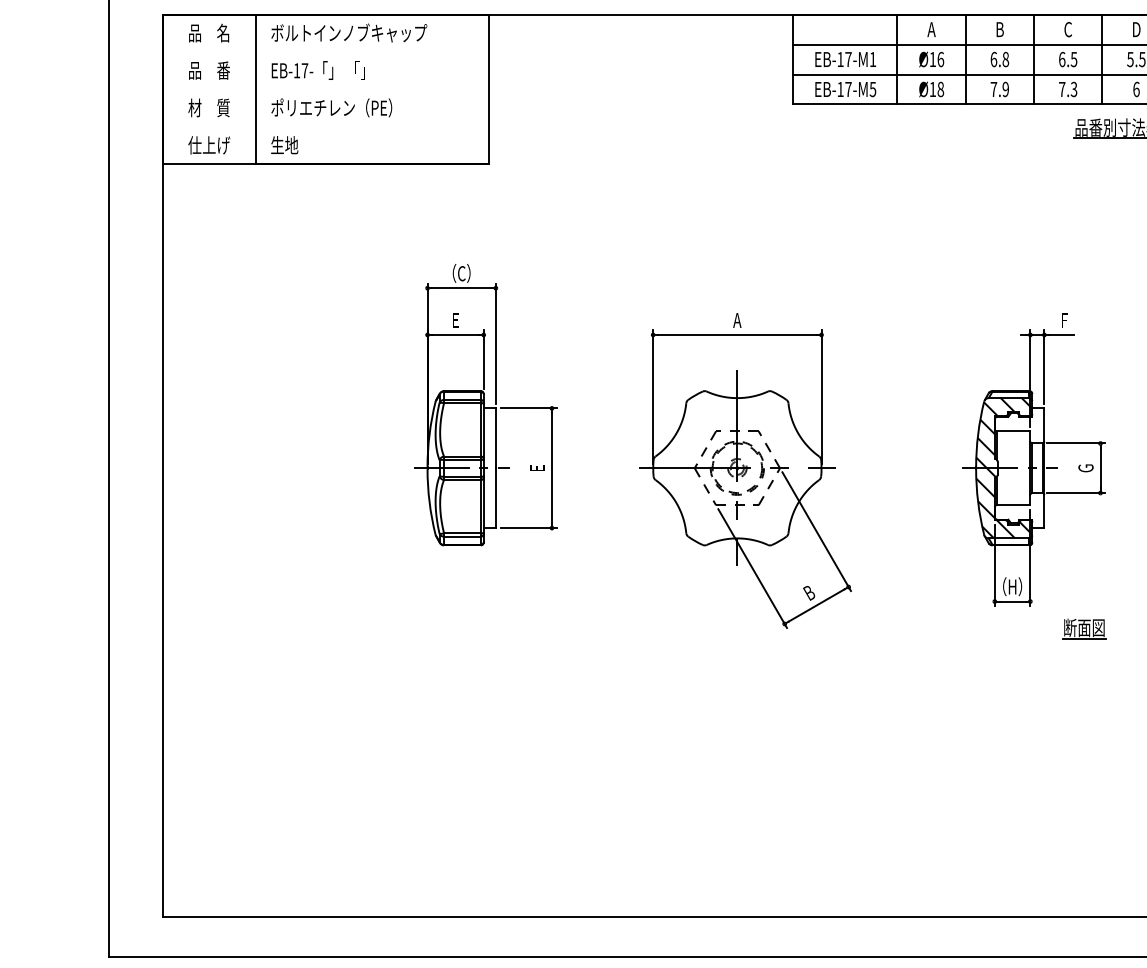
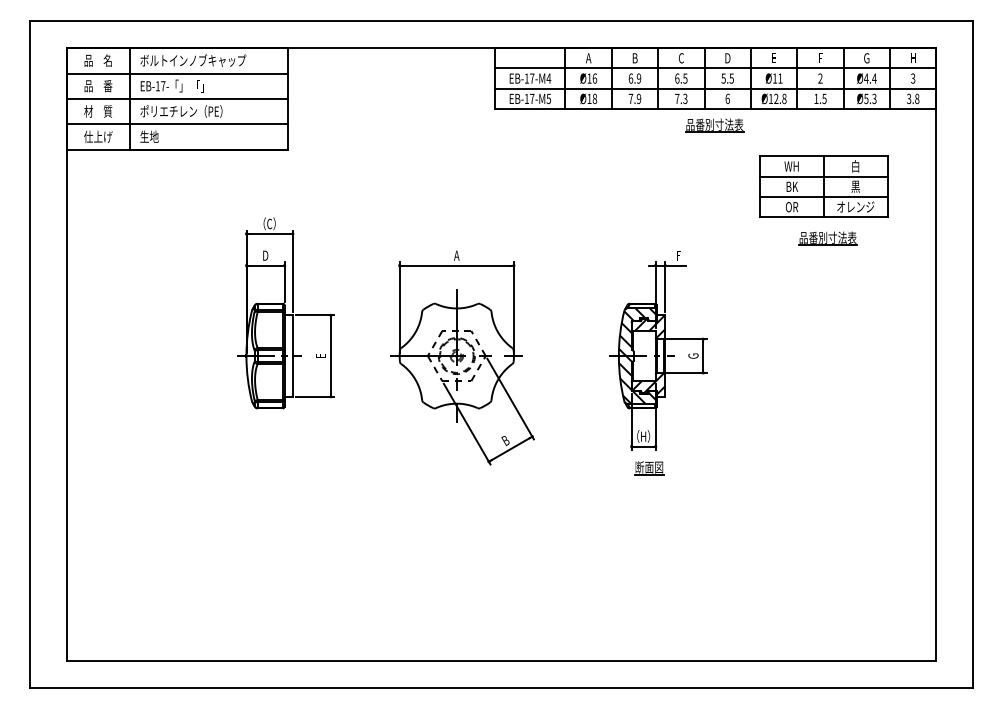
line: (324, 52) -> (176, 73), added
text: (872, 59) -> (548, 78), EB-17-M1 -> EB-17-M4
text: (1005, 59) -> (638, 78), 6.8 -> 6.9
line: (324, 88) -> (176, 98), added
line: (324, 127) -> (176, 124), added
text: (455, 320) -> (265, 255), E -> D
hatch: (1021, 424) -> (649, 326), added
hatch: (1019, 508) -> (648, 383), added
part: (1084, 629) -> (649, 468), moved

